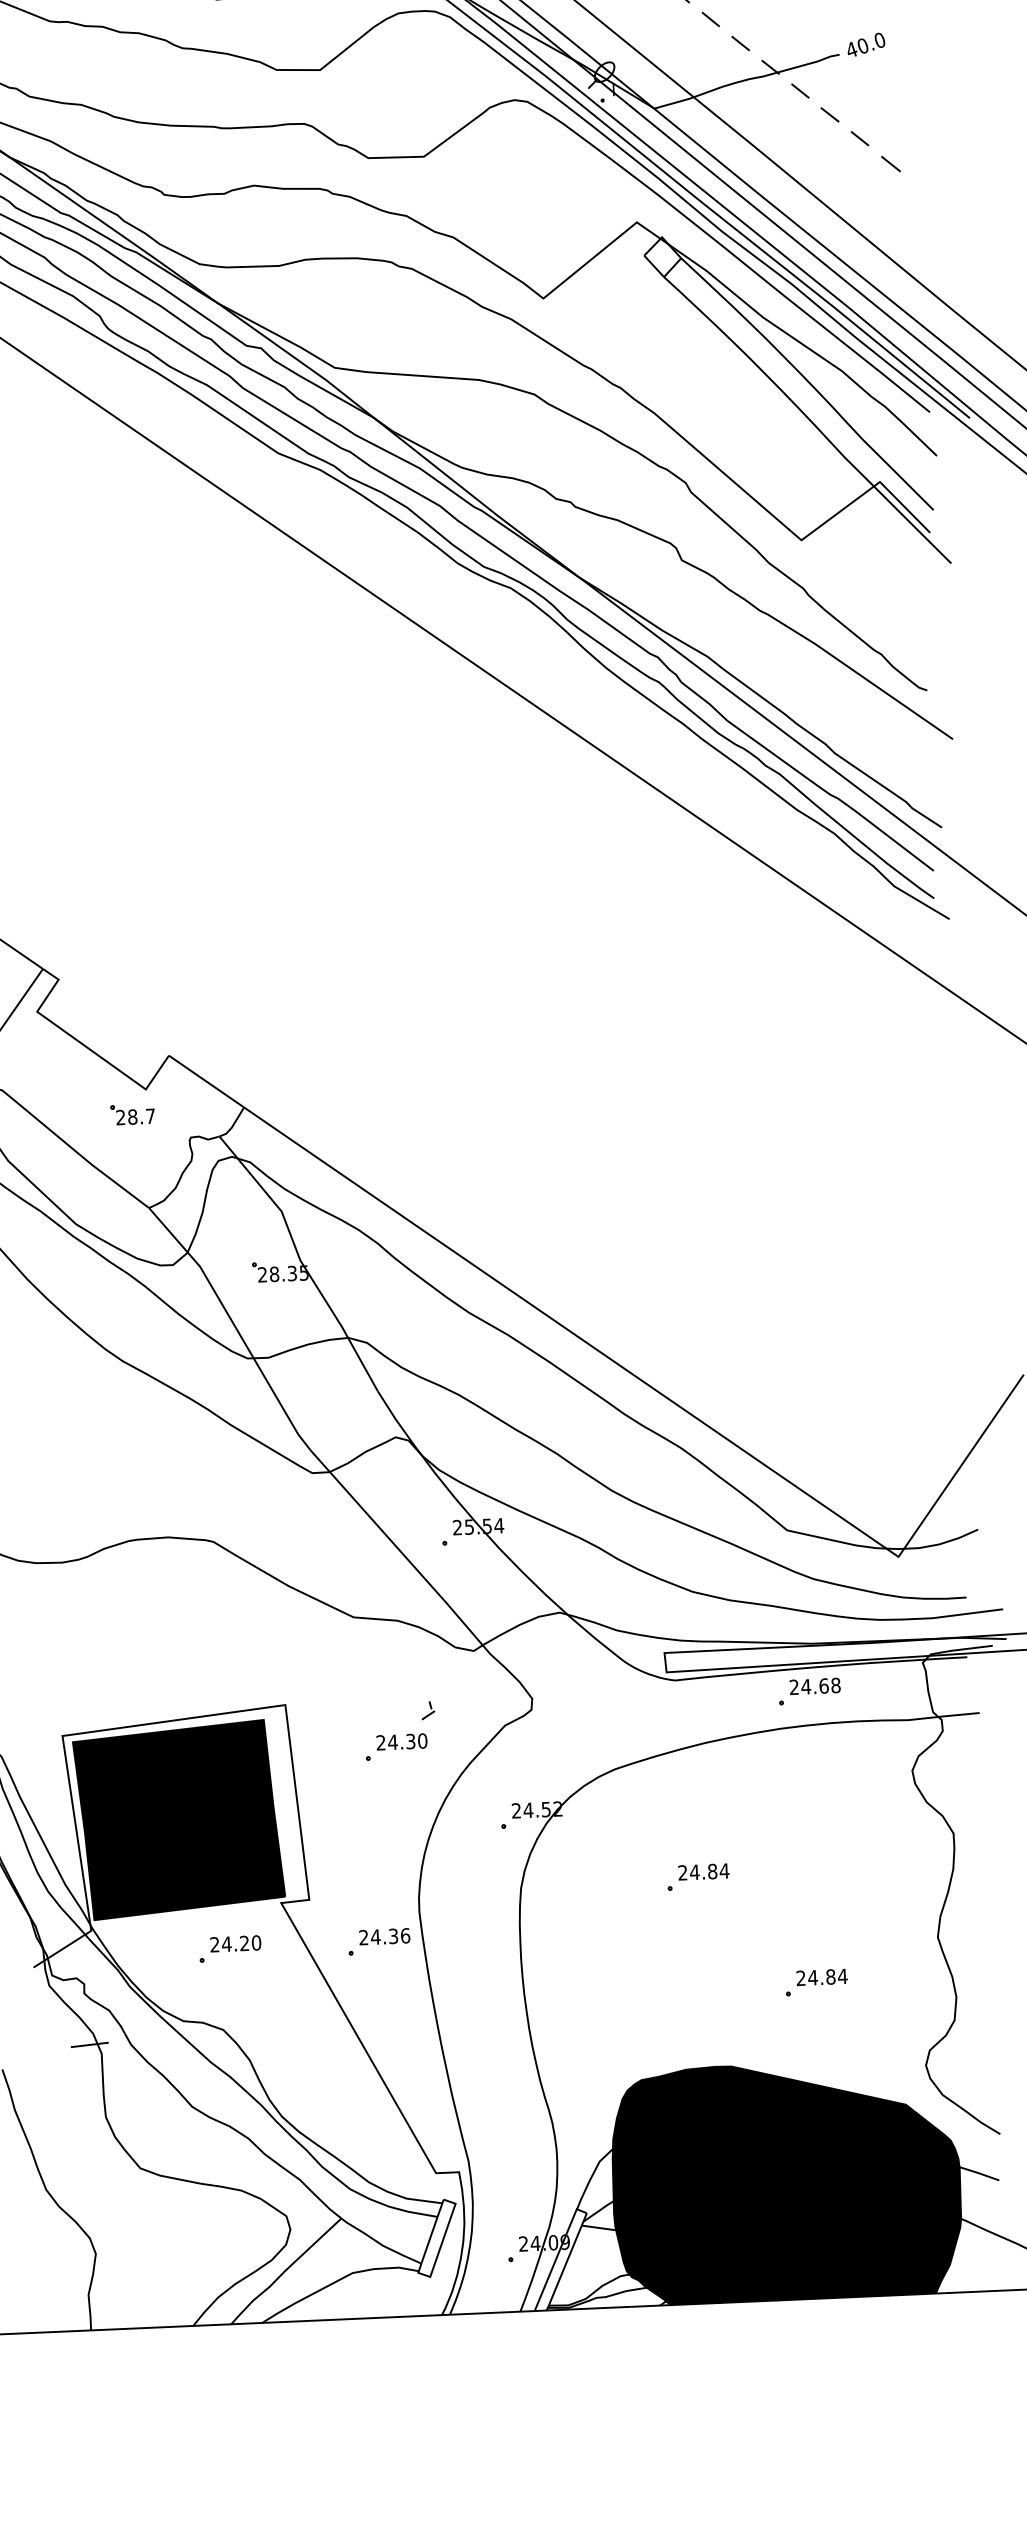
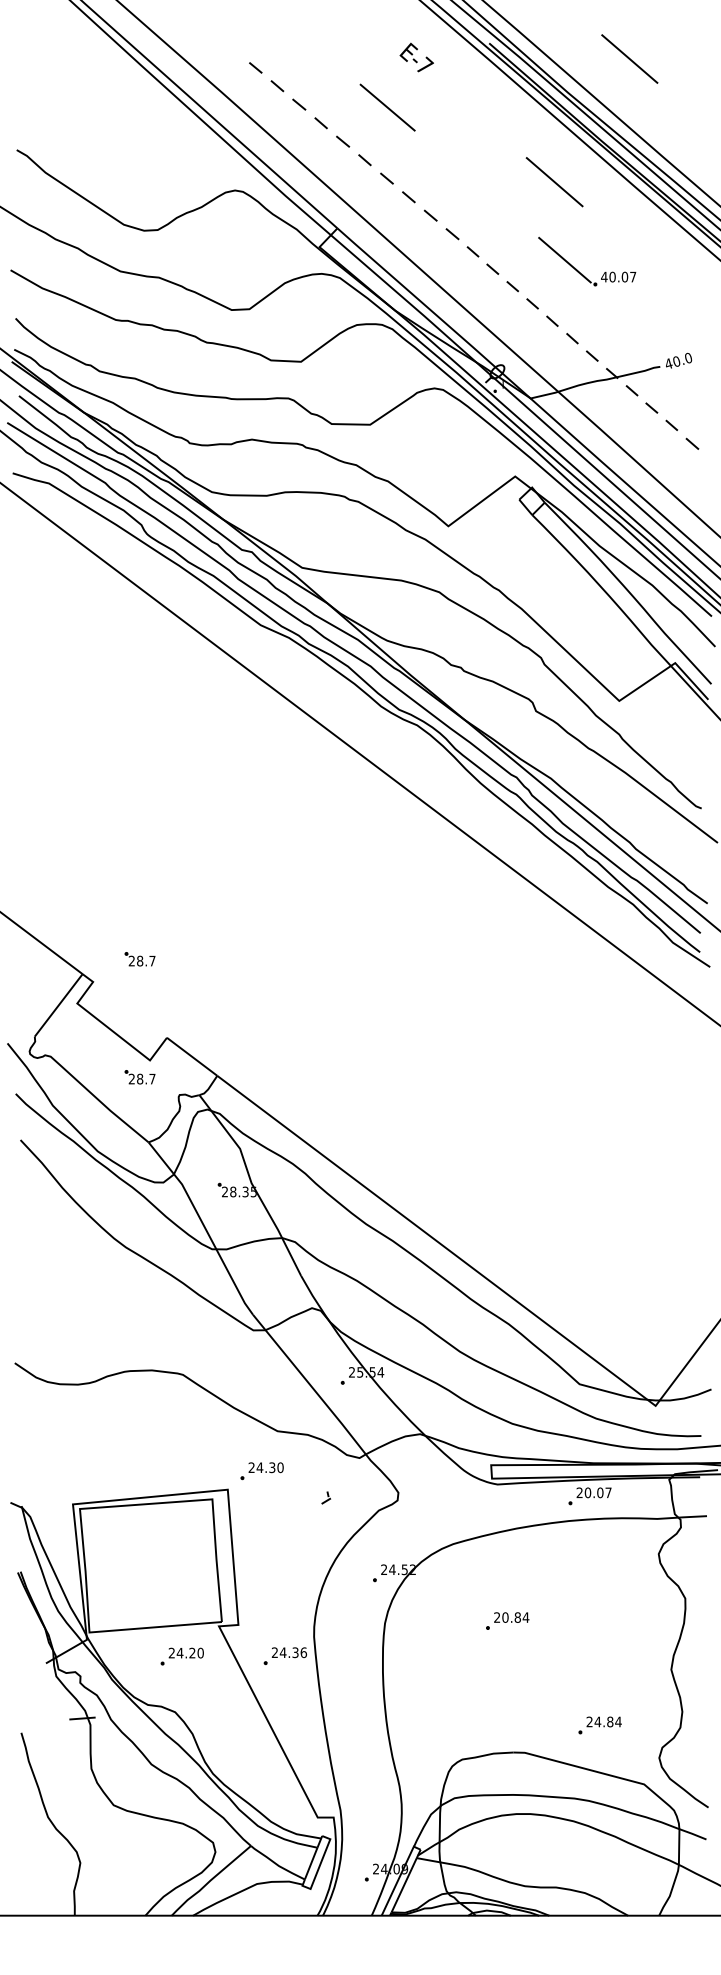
part: (124, 944) -> (139, 959), added
text: (819, 1685) -> (597, 1492), 24.68 -> 20.07
part: (395, 1747) -> (261, 1471), moved
fill: (178, 1819) -> (150, 1565), removed
text: (694, 1872) -> (505, 1617), 24.84 -> 20.84
part: (815, 1982) -> (599, 1725), moved
fill: (786, 2181) -> (559, 1833), removed

